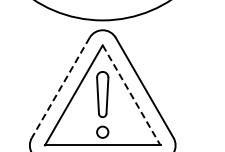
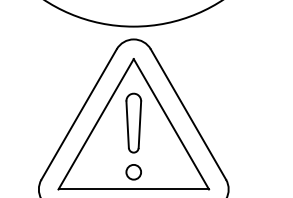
line: (60, 87) -> (78, 113), dashed -> solid
line: (131, 95) -> (171, 124), dashed -> solid

